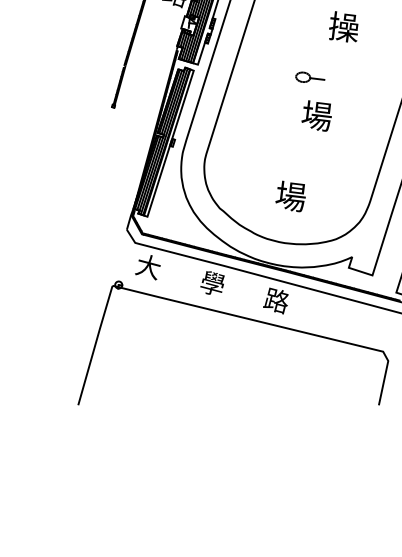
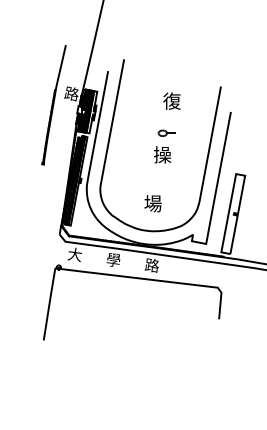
text: (343, 25) -> (171, 100), 操 -> 復
part: (309, 76) -> (166, 132), moved
text: (316, 115) -> (162, 154), 場 -> 操

